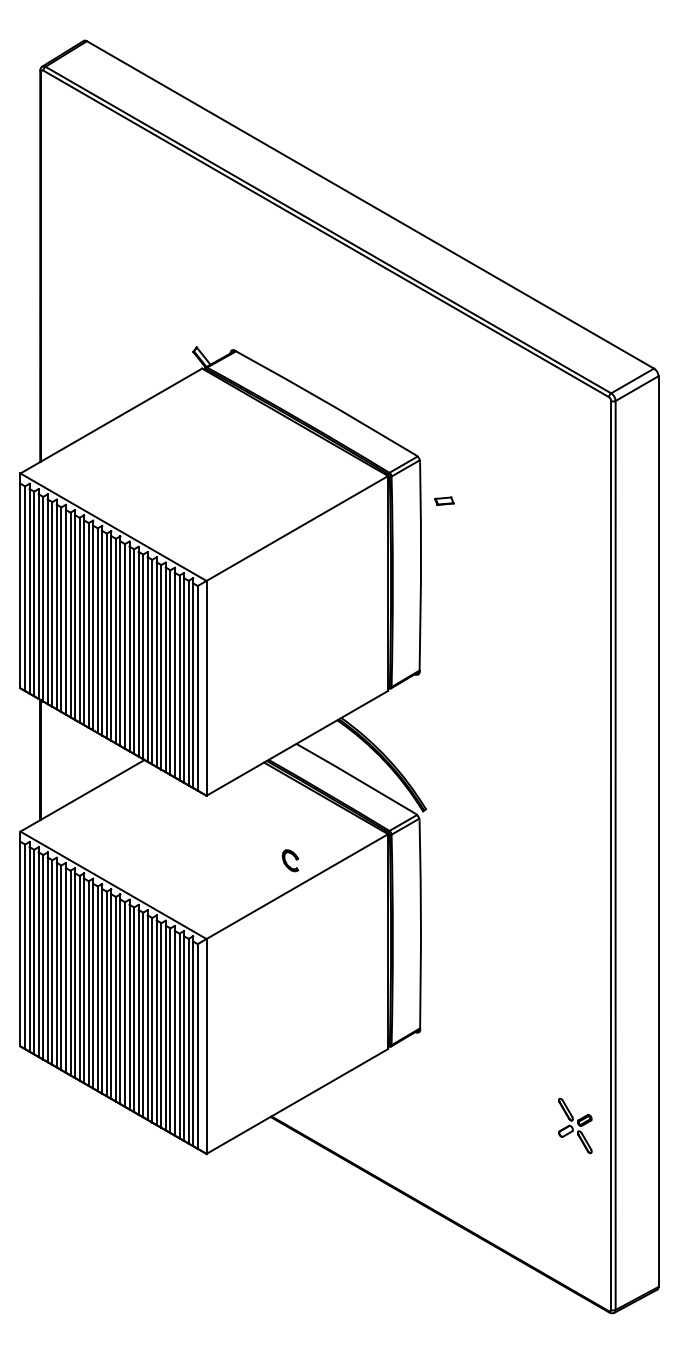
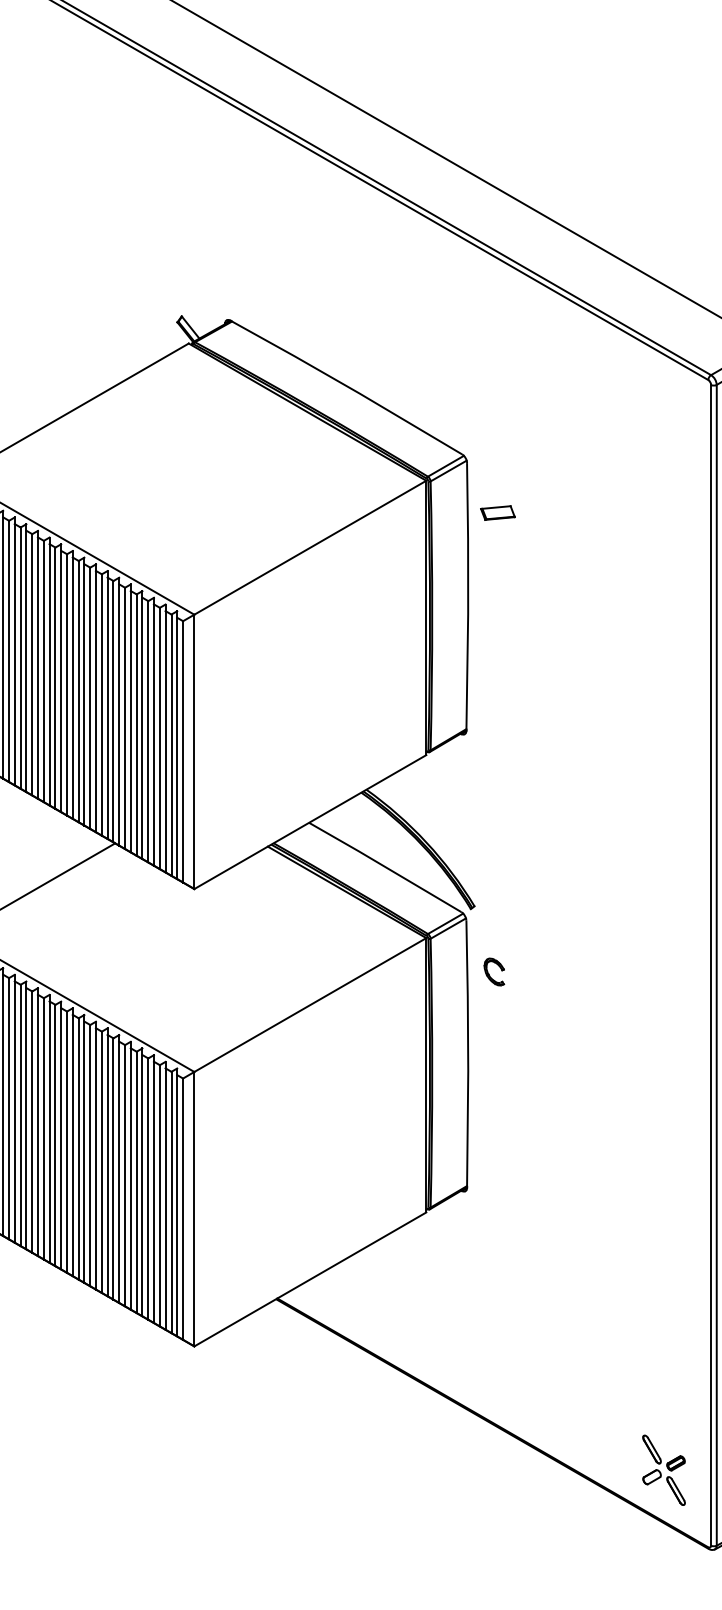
part: (444, 500) -> (498, 511), size x1.43
part: (290, 860) -> (494, 971), moved
part: (575, 1125) -> (664, 1469), moved

